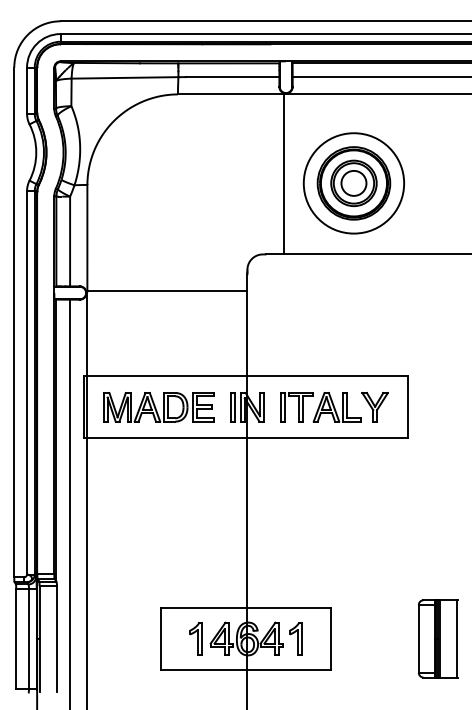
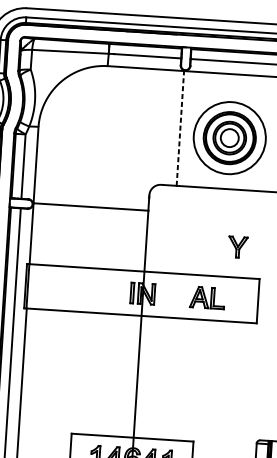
line: (284, 173) -> (180, 127), solid -> dashed
part: (158, 407) -> (79, 289), removed
part: (296, 407) -> (178, 296), removed
part: (374, 407) -> (237, 247), moved

